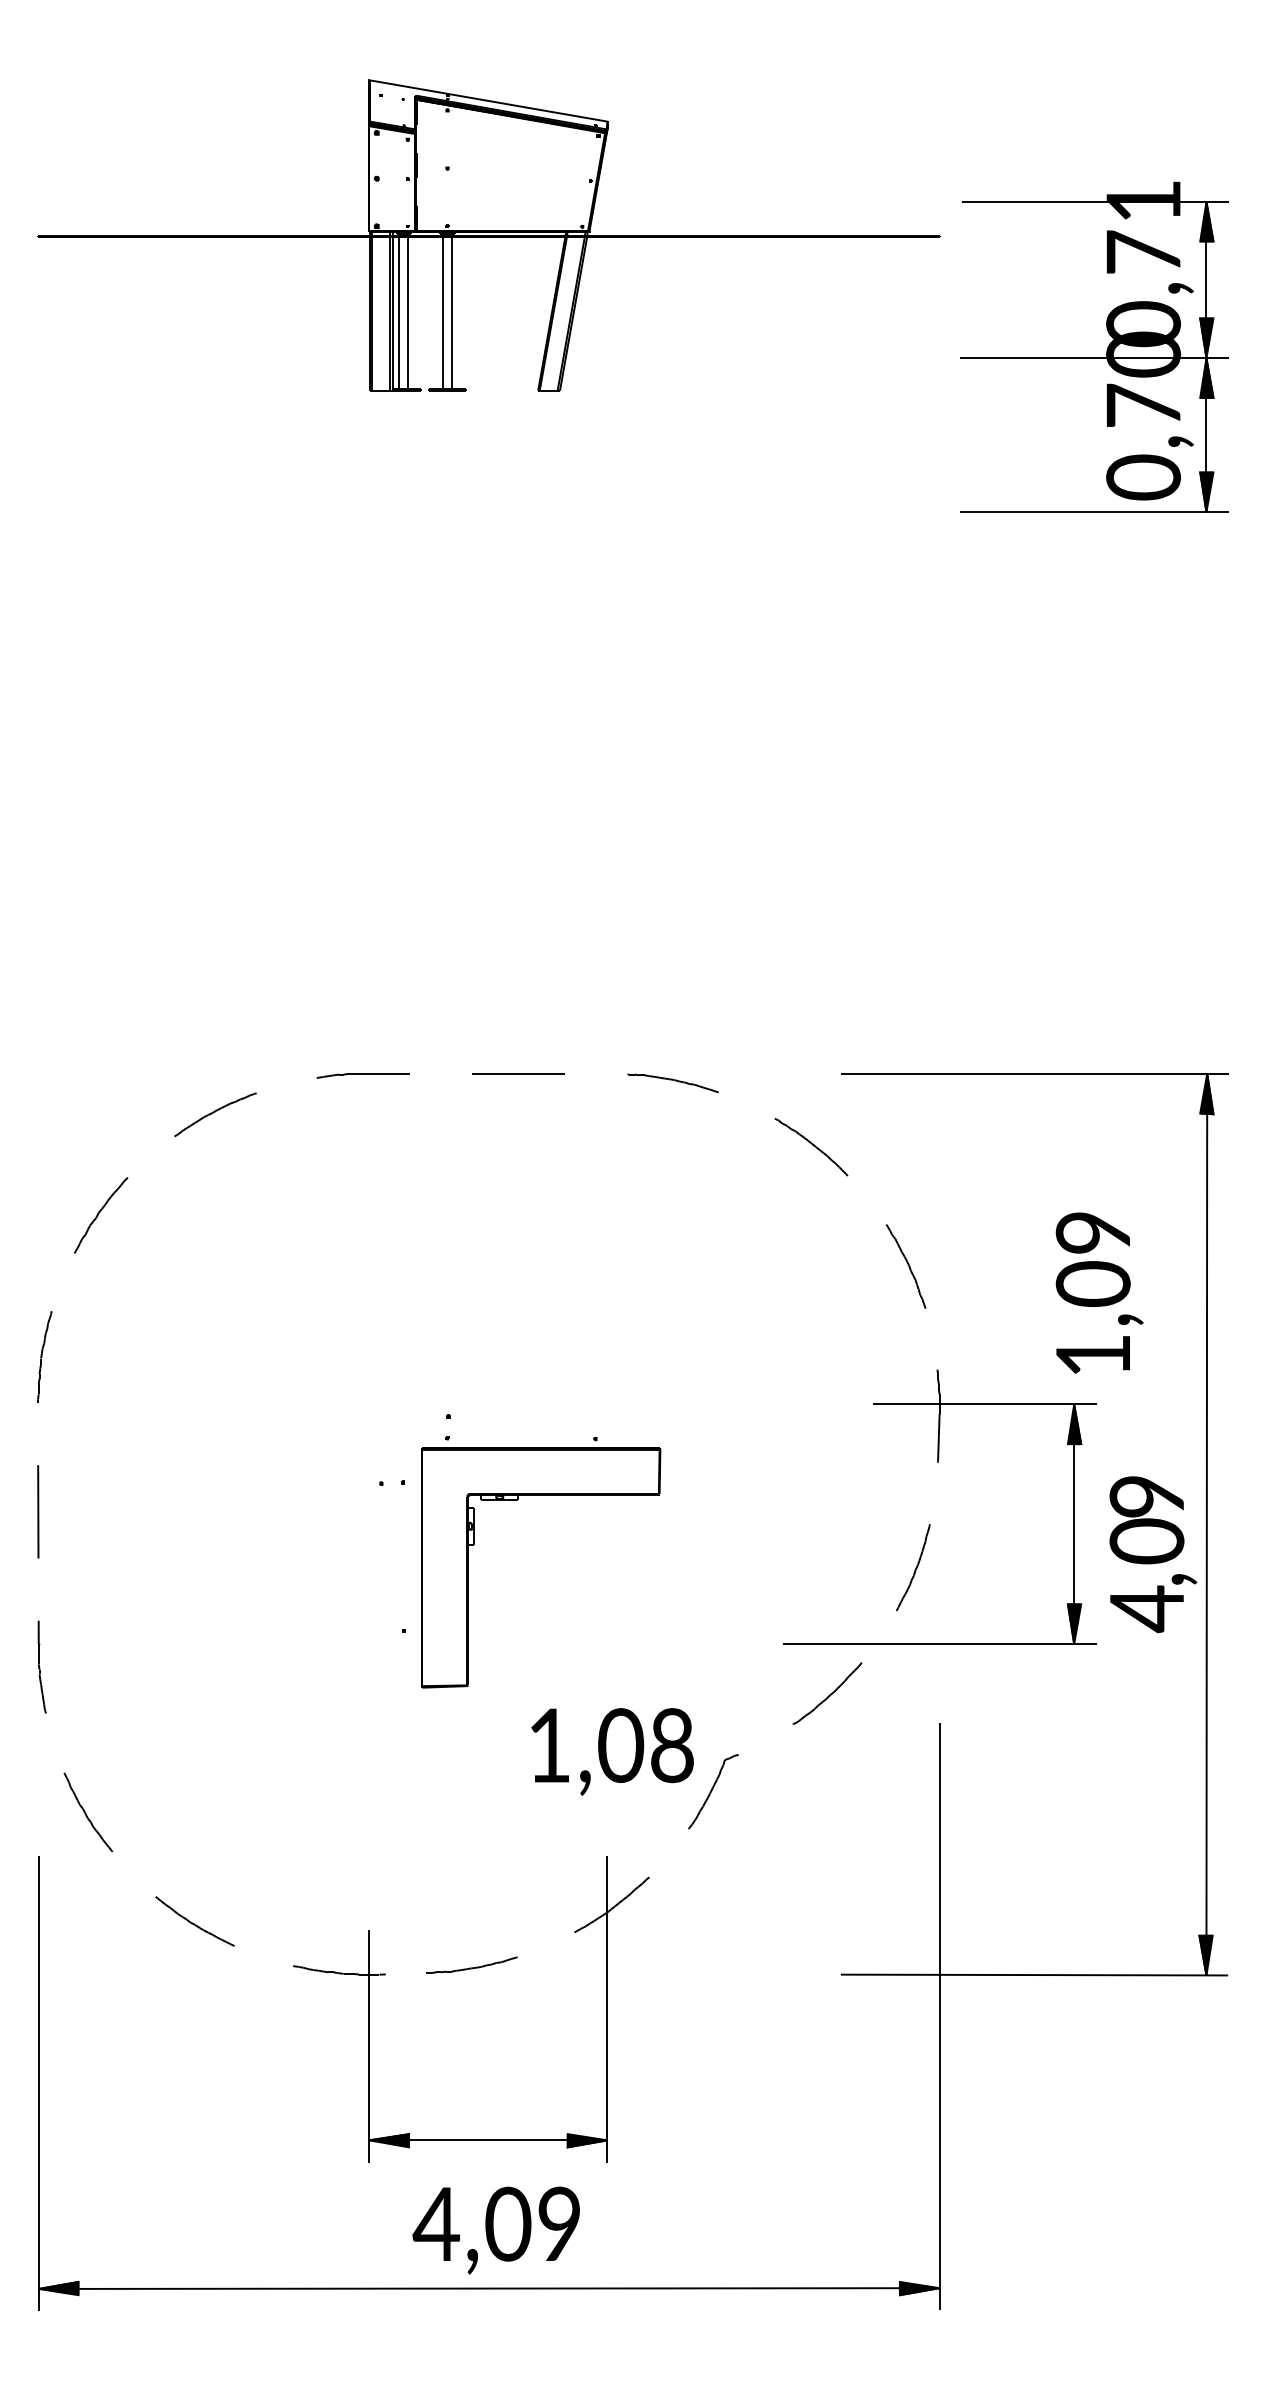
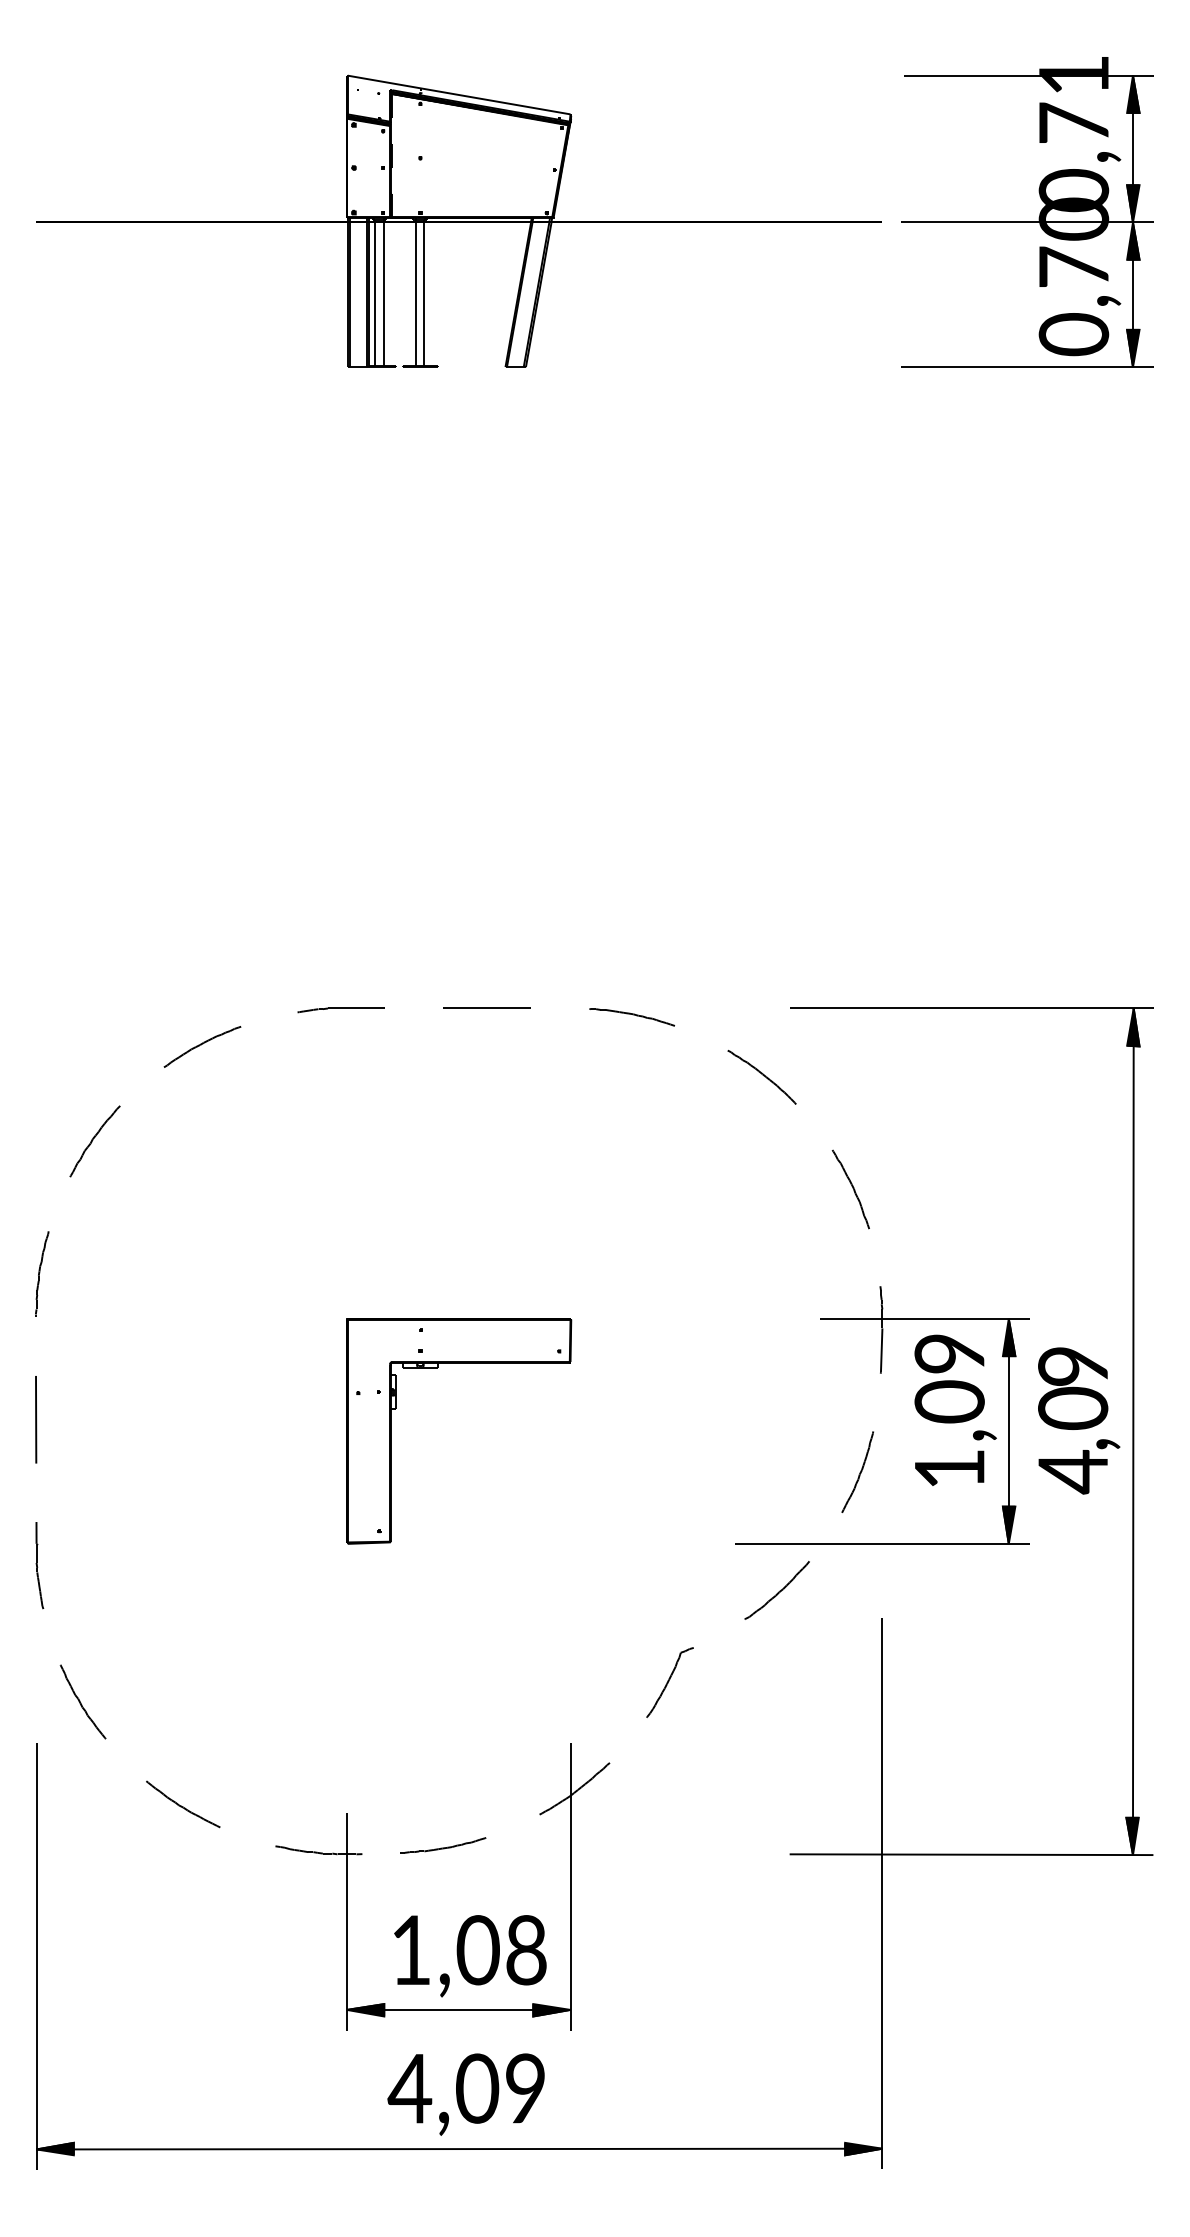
part: (1094, 357) -> (1027, 221), moved
text: (1099, 1292) -> (955, 1409), moved
part: (517, 1500) -> (437, 1368), moved
text: (1153, 1554) -> (1079, 1420), moved
text: (612, 1752) -> (470, 1956), moved

